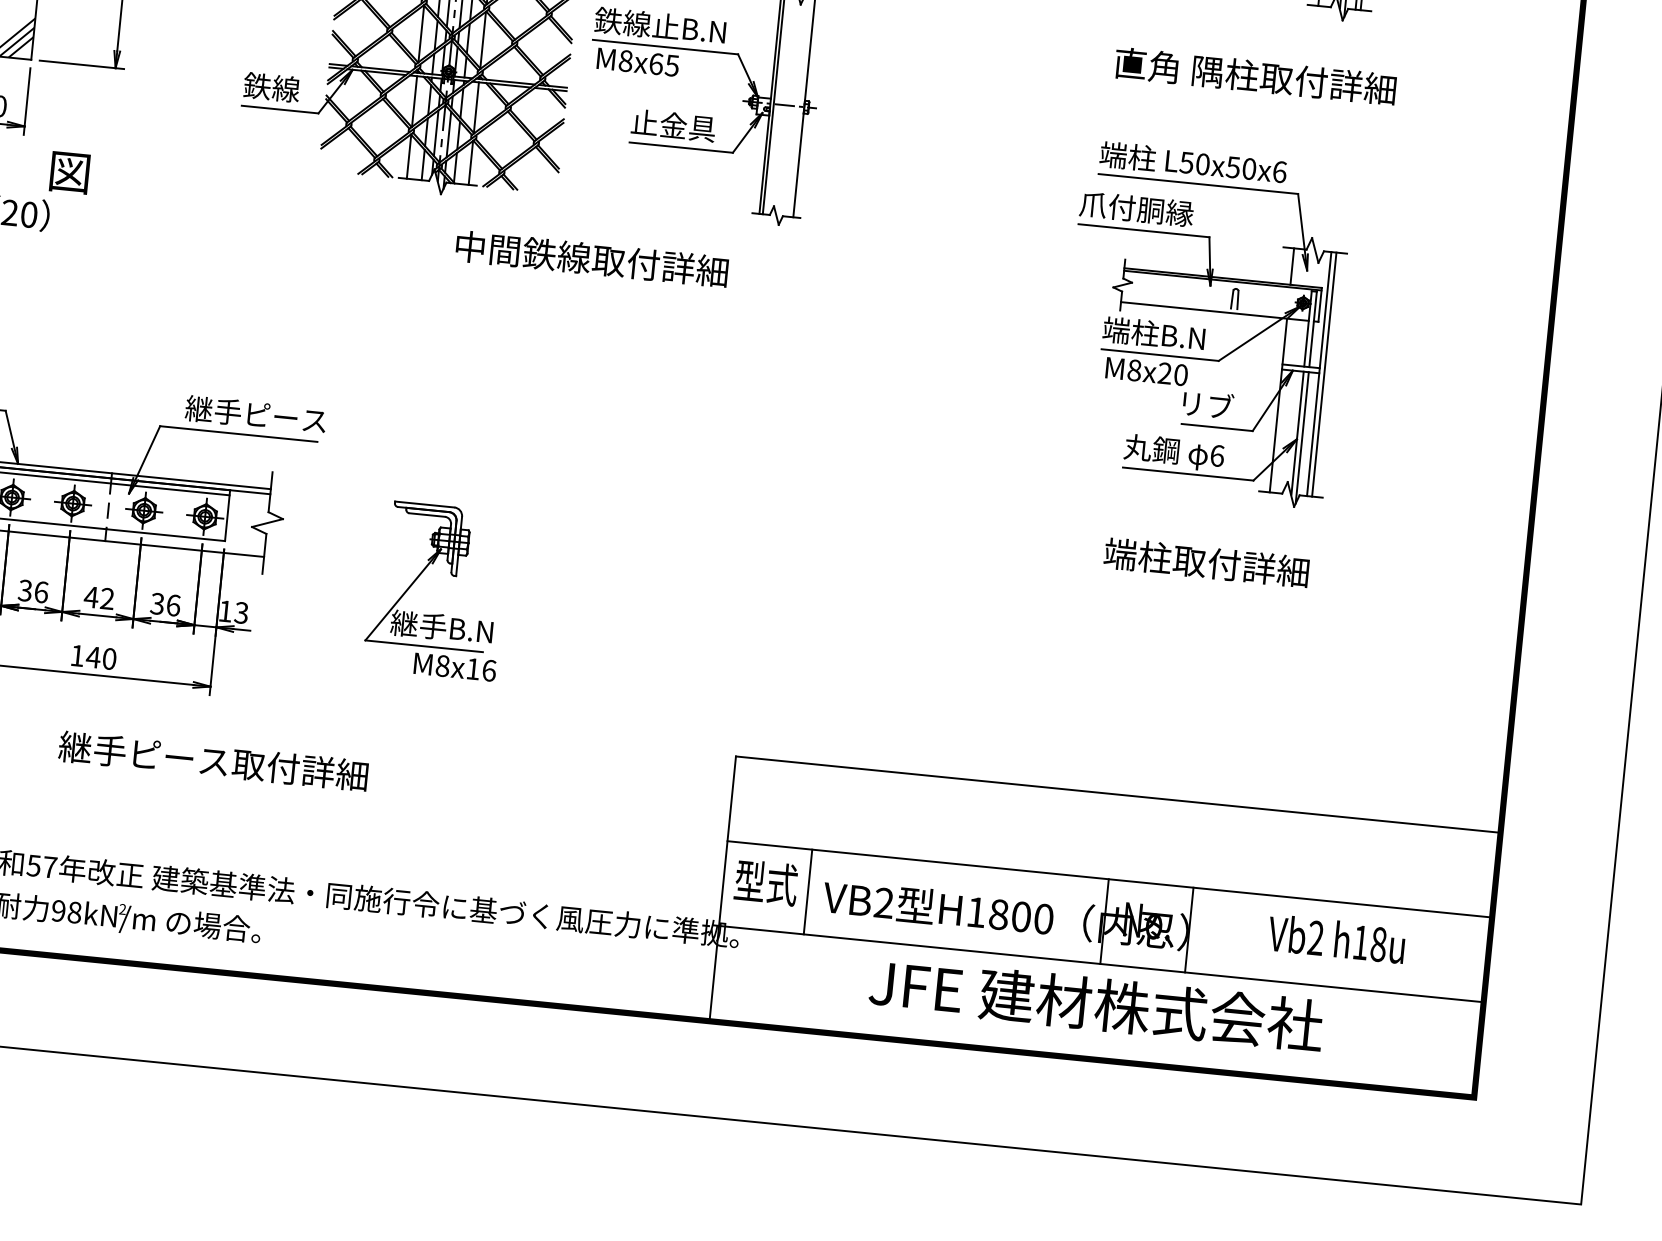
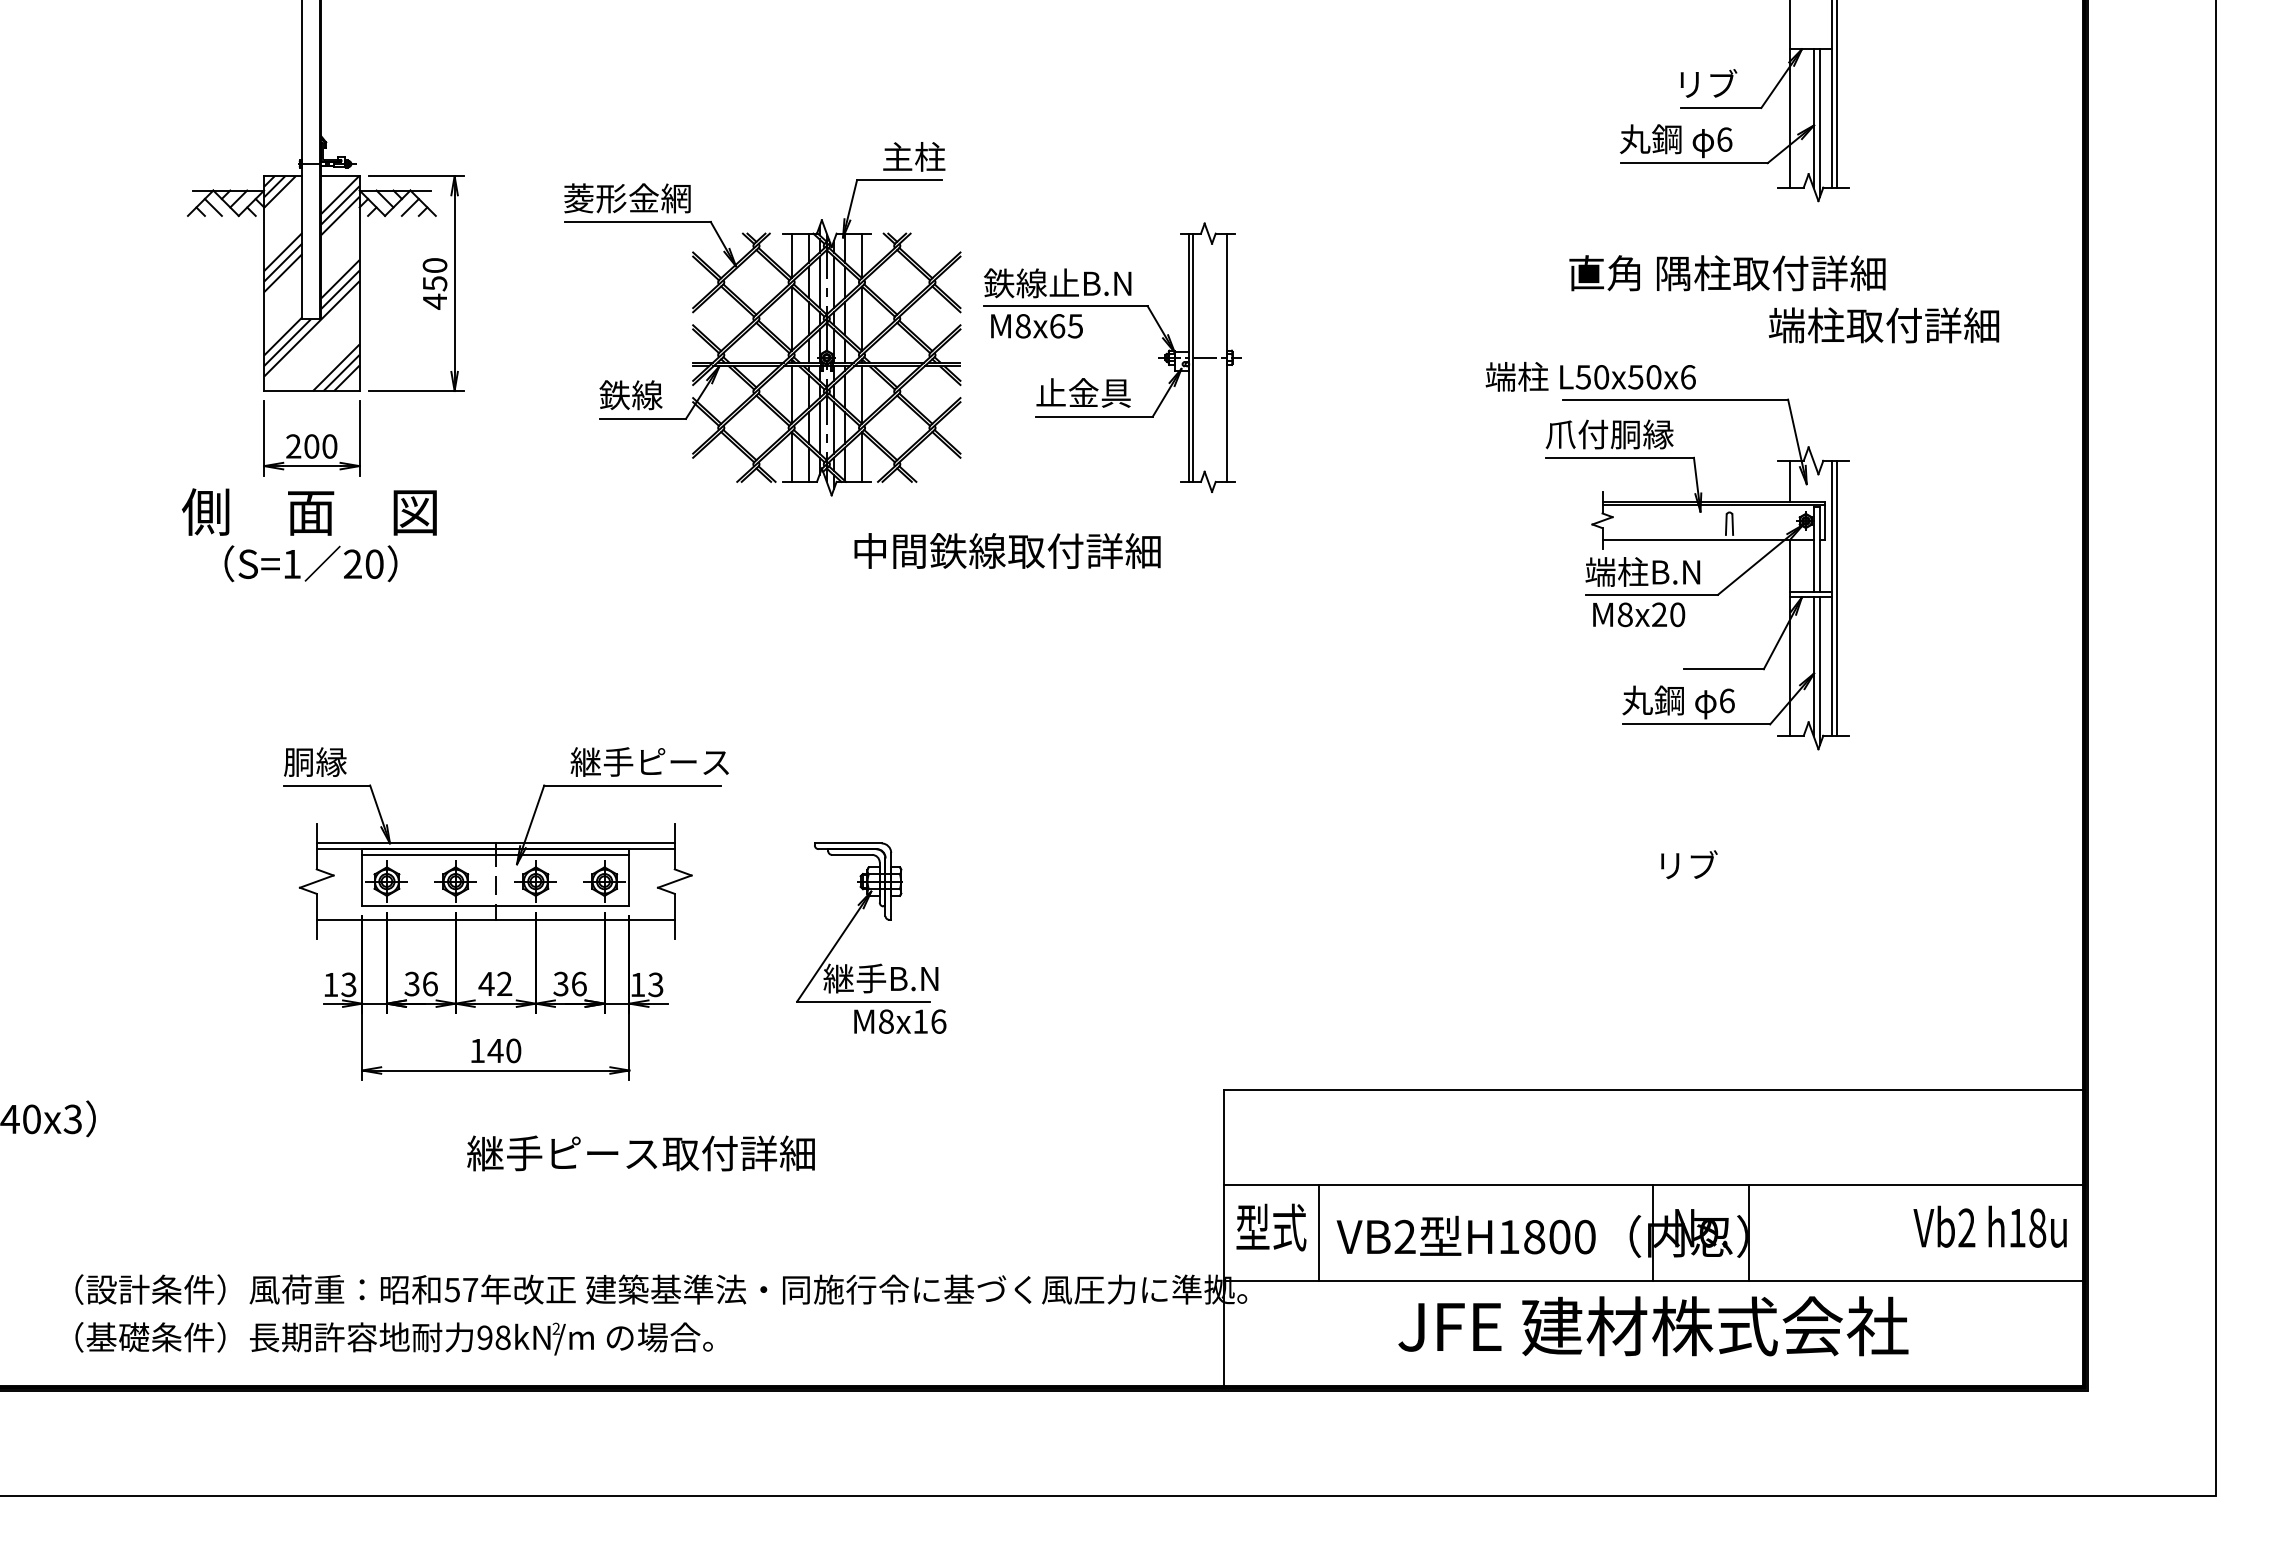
text: (1193, 162) -> (1590, 376), moved
text: (1208, 404) -> (1689, 864), moved
text: (1206, 562) -> (1883, 325), moved
text: (1336, 938) -> (1989, 1226), moved

